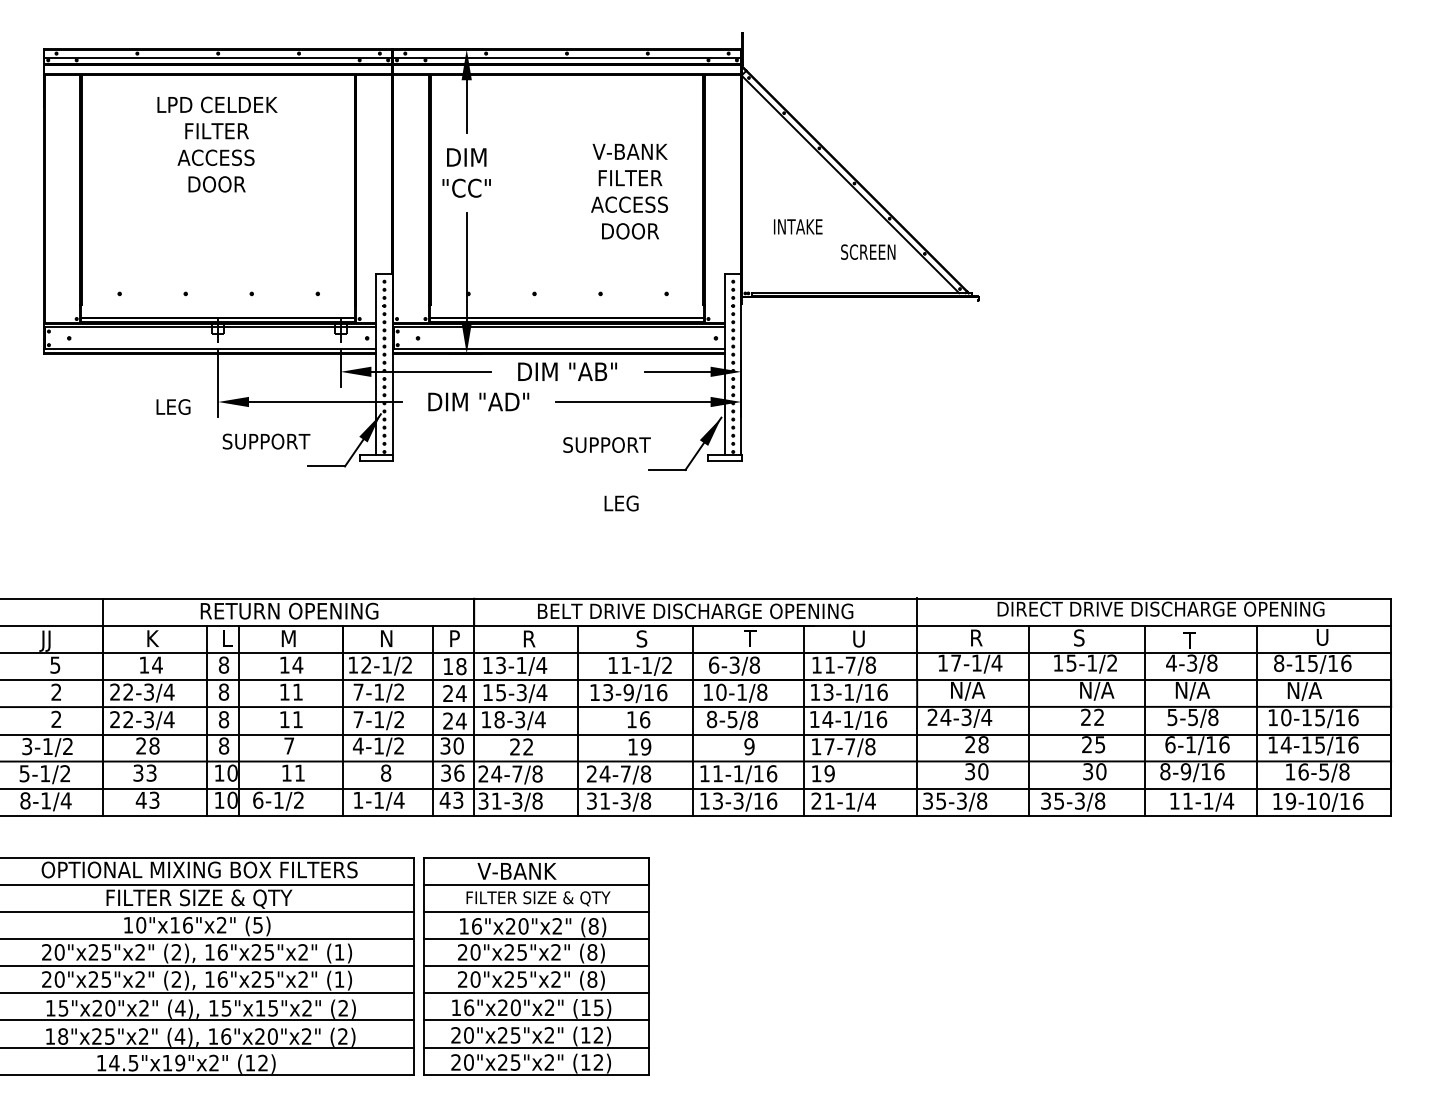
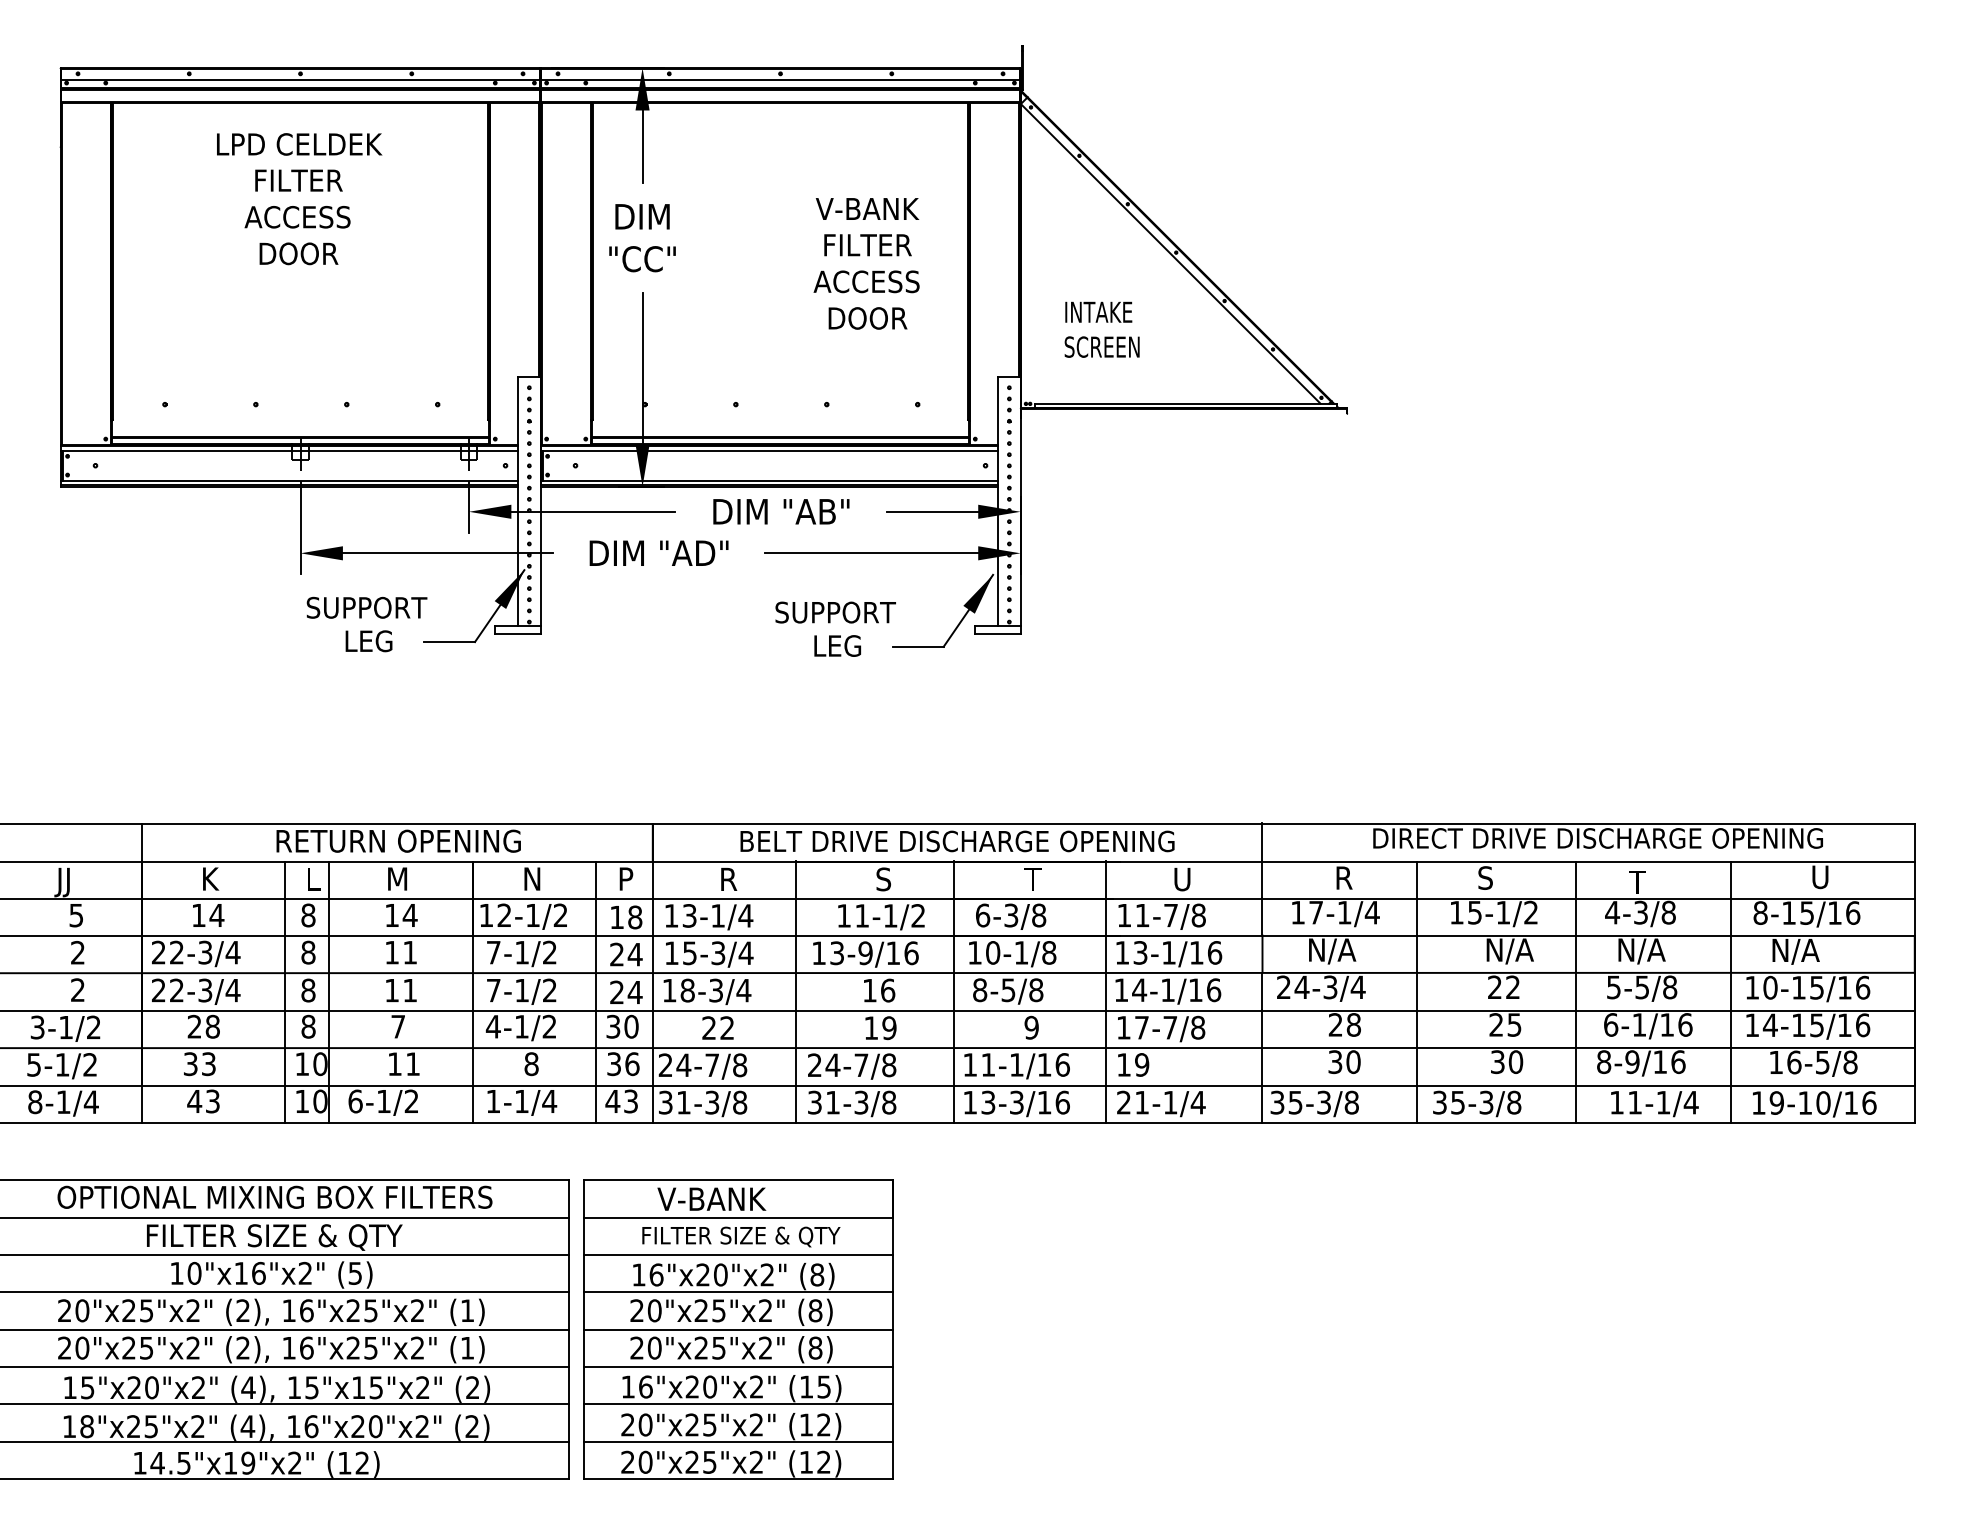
text: (867, 251) -> (1101, 346), moved
text: (173, 407) -> (368, 641), moved
text: (621, 503) -> (837, 645), moved

